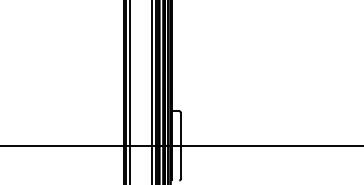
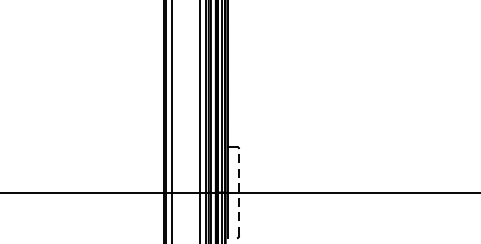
line: (181, 145) -> (239, 192), solid -> dashed

